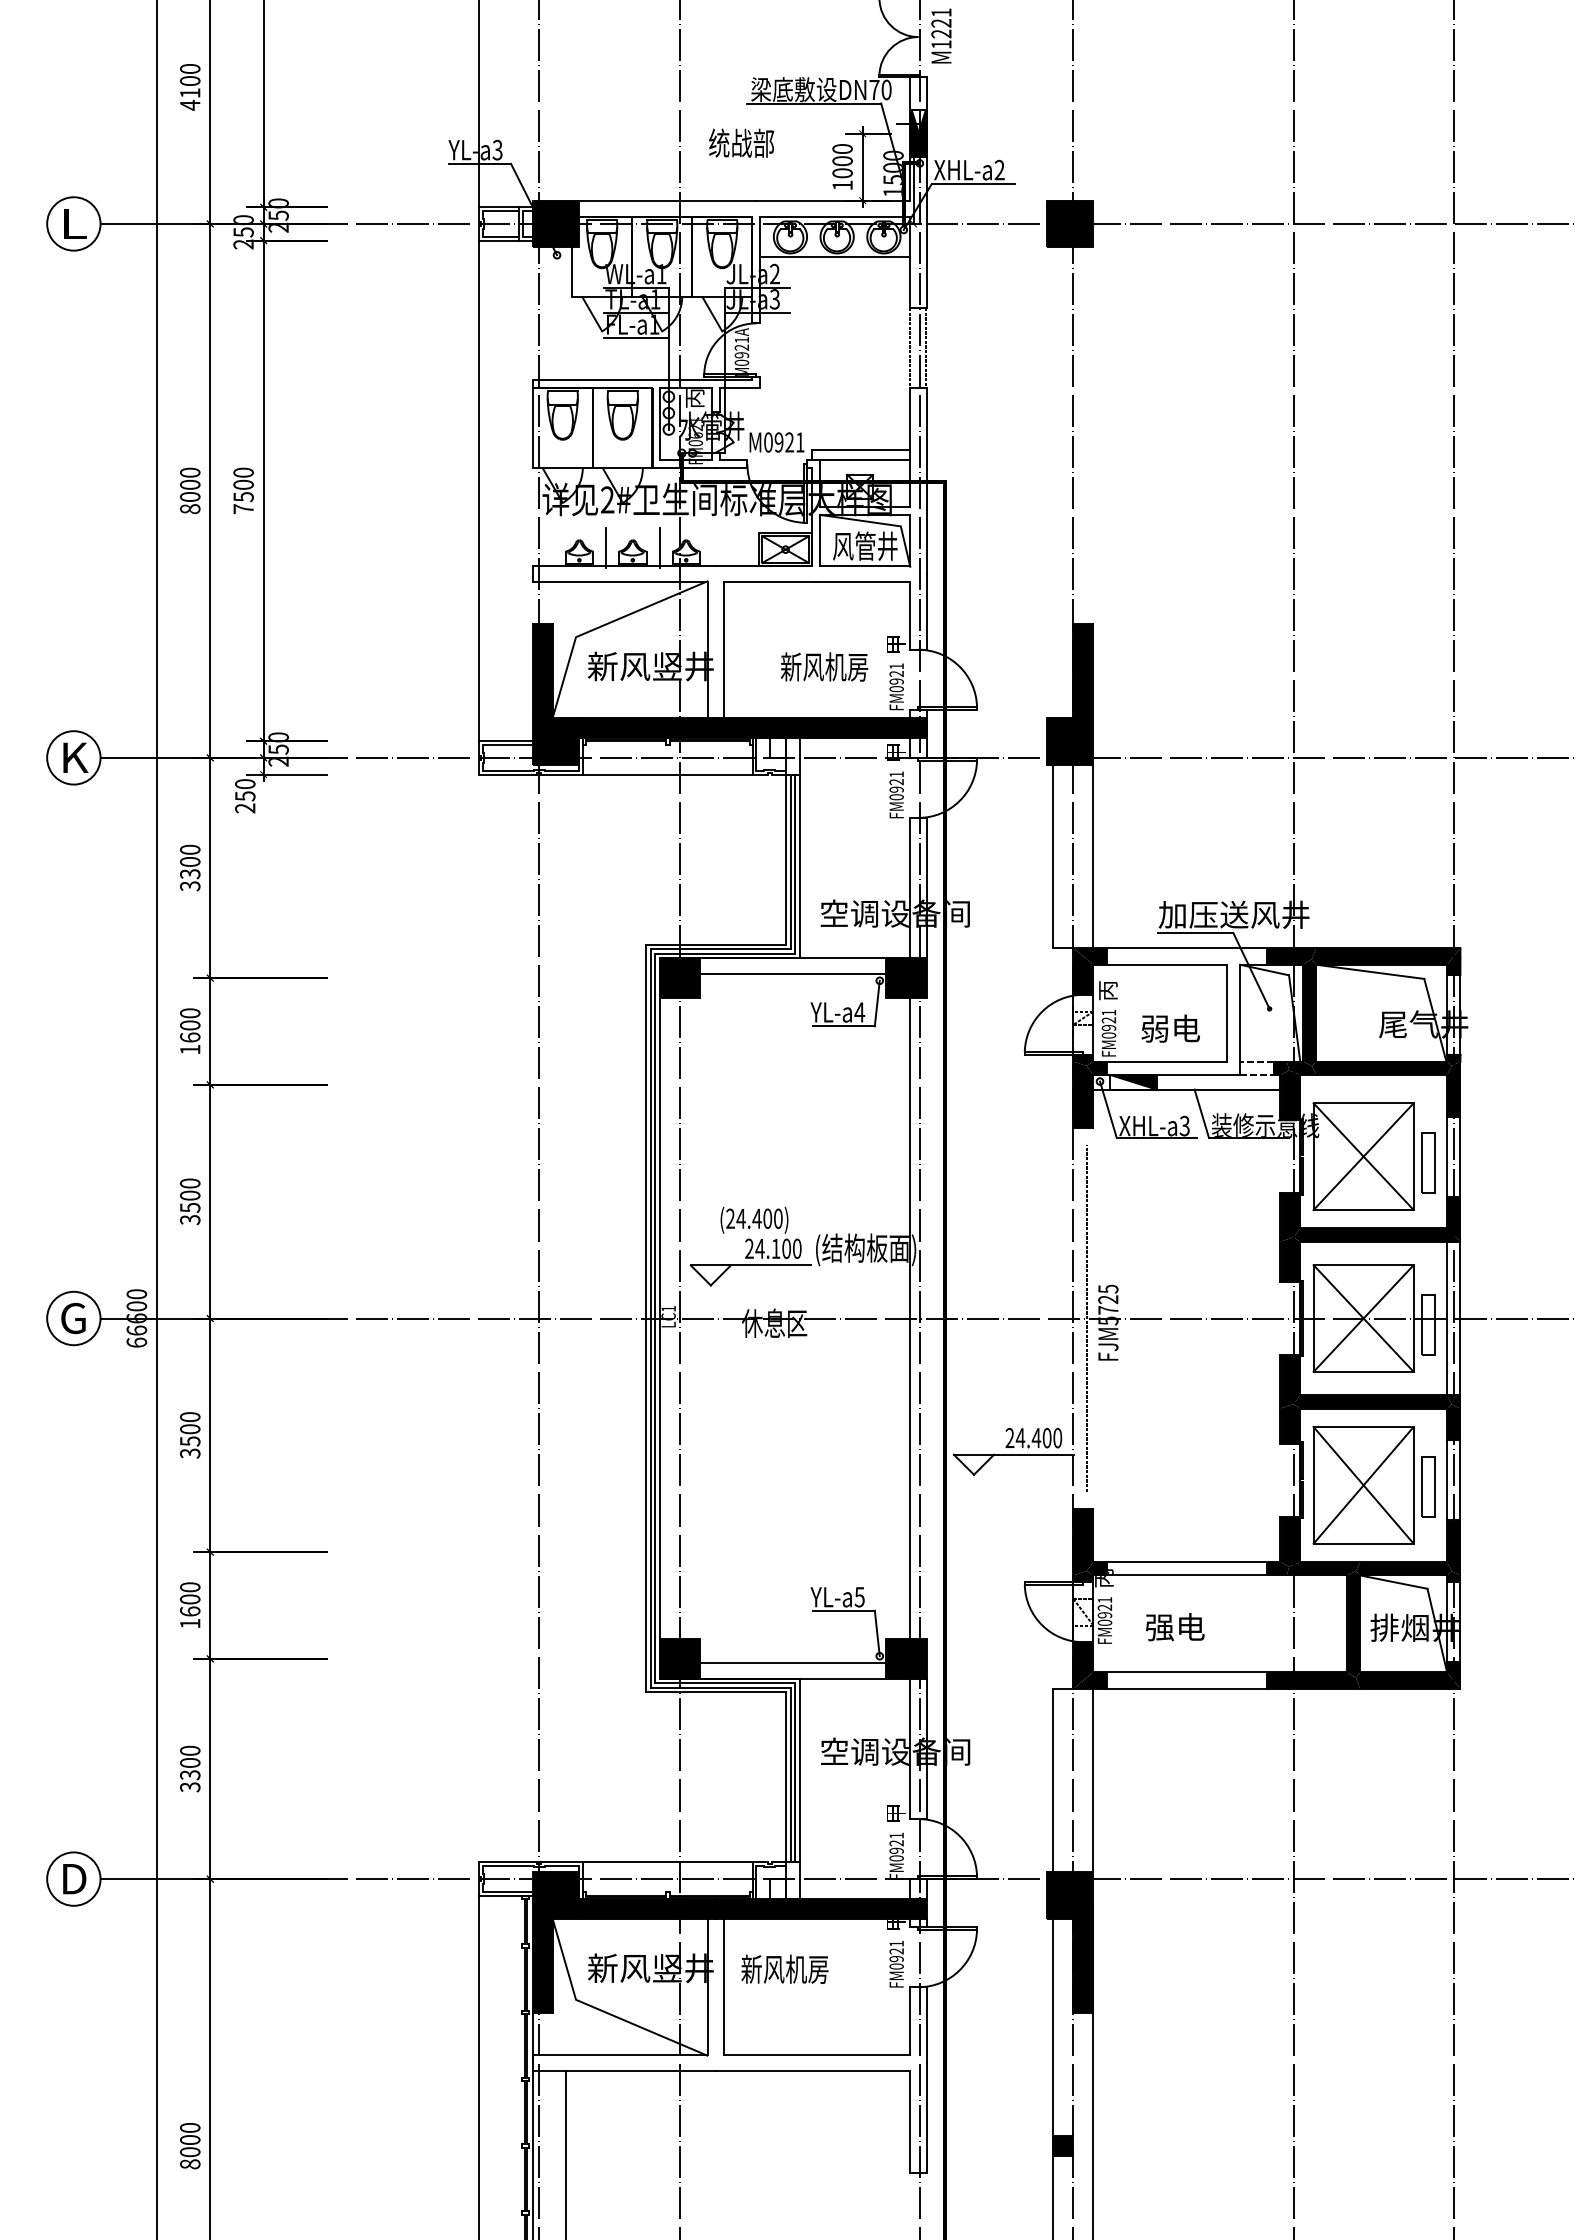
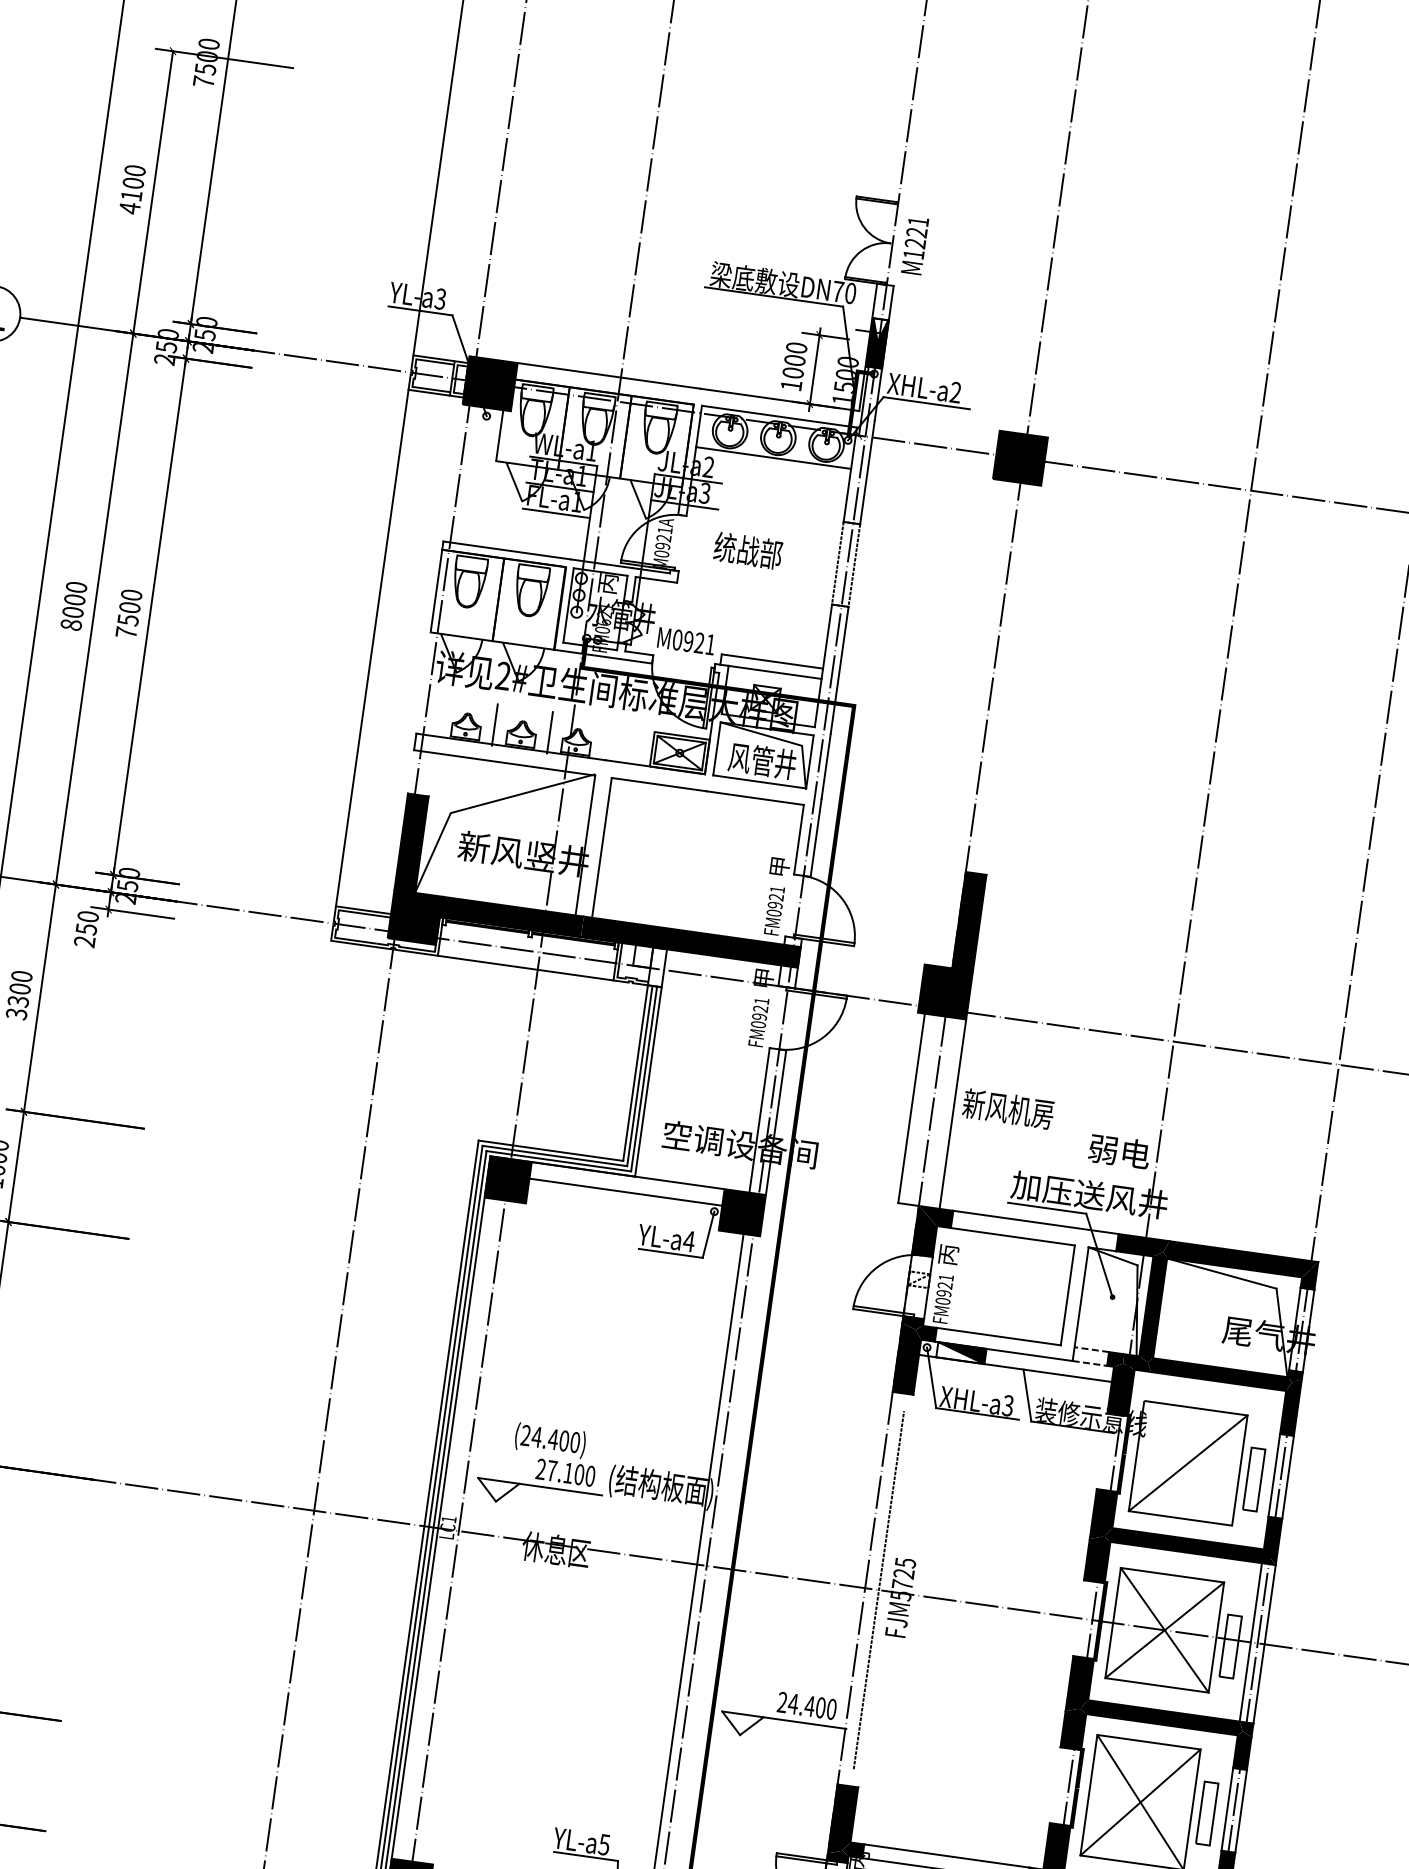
text: (741, 142) -> (748, 550), moved
text: (824, 666) -> (1008, 1108), moved
text: (1170, 1028) -> (1119, 1151), moved
line: (1363, 1156) -> (1188, 1463), removed
text: (759, 1248) -> (551, 1470), 24.100 -> 27.100

